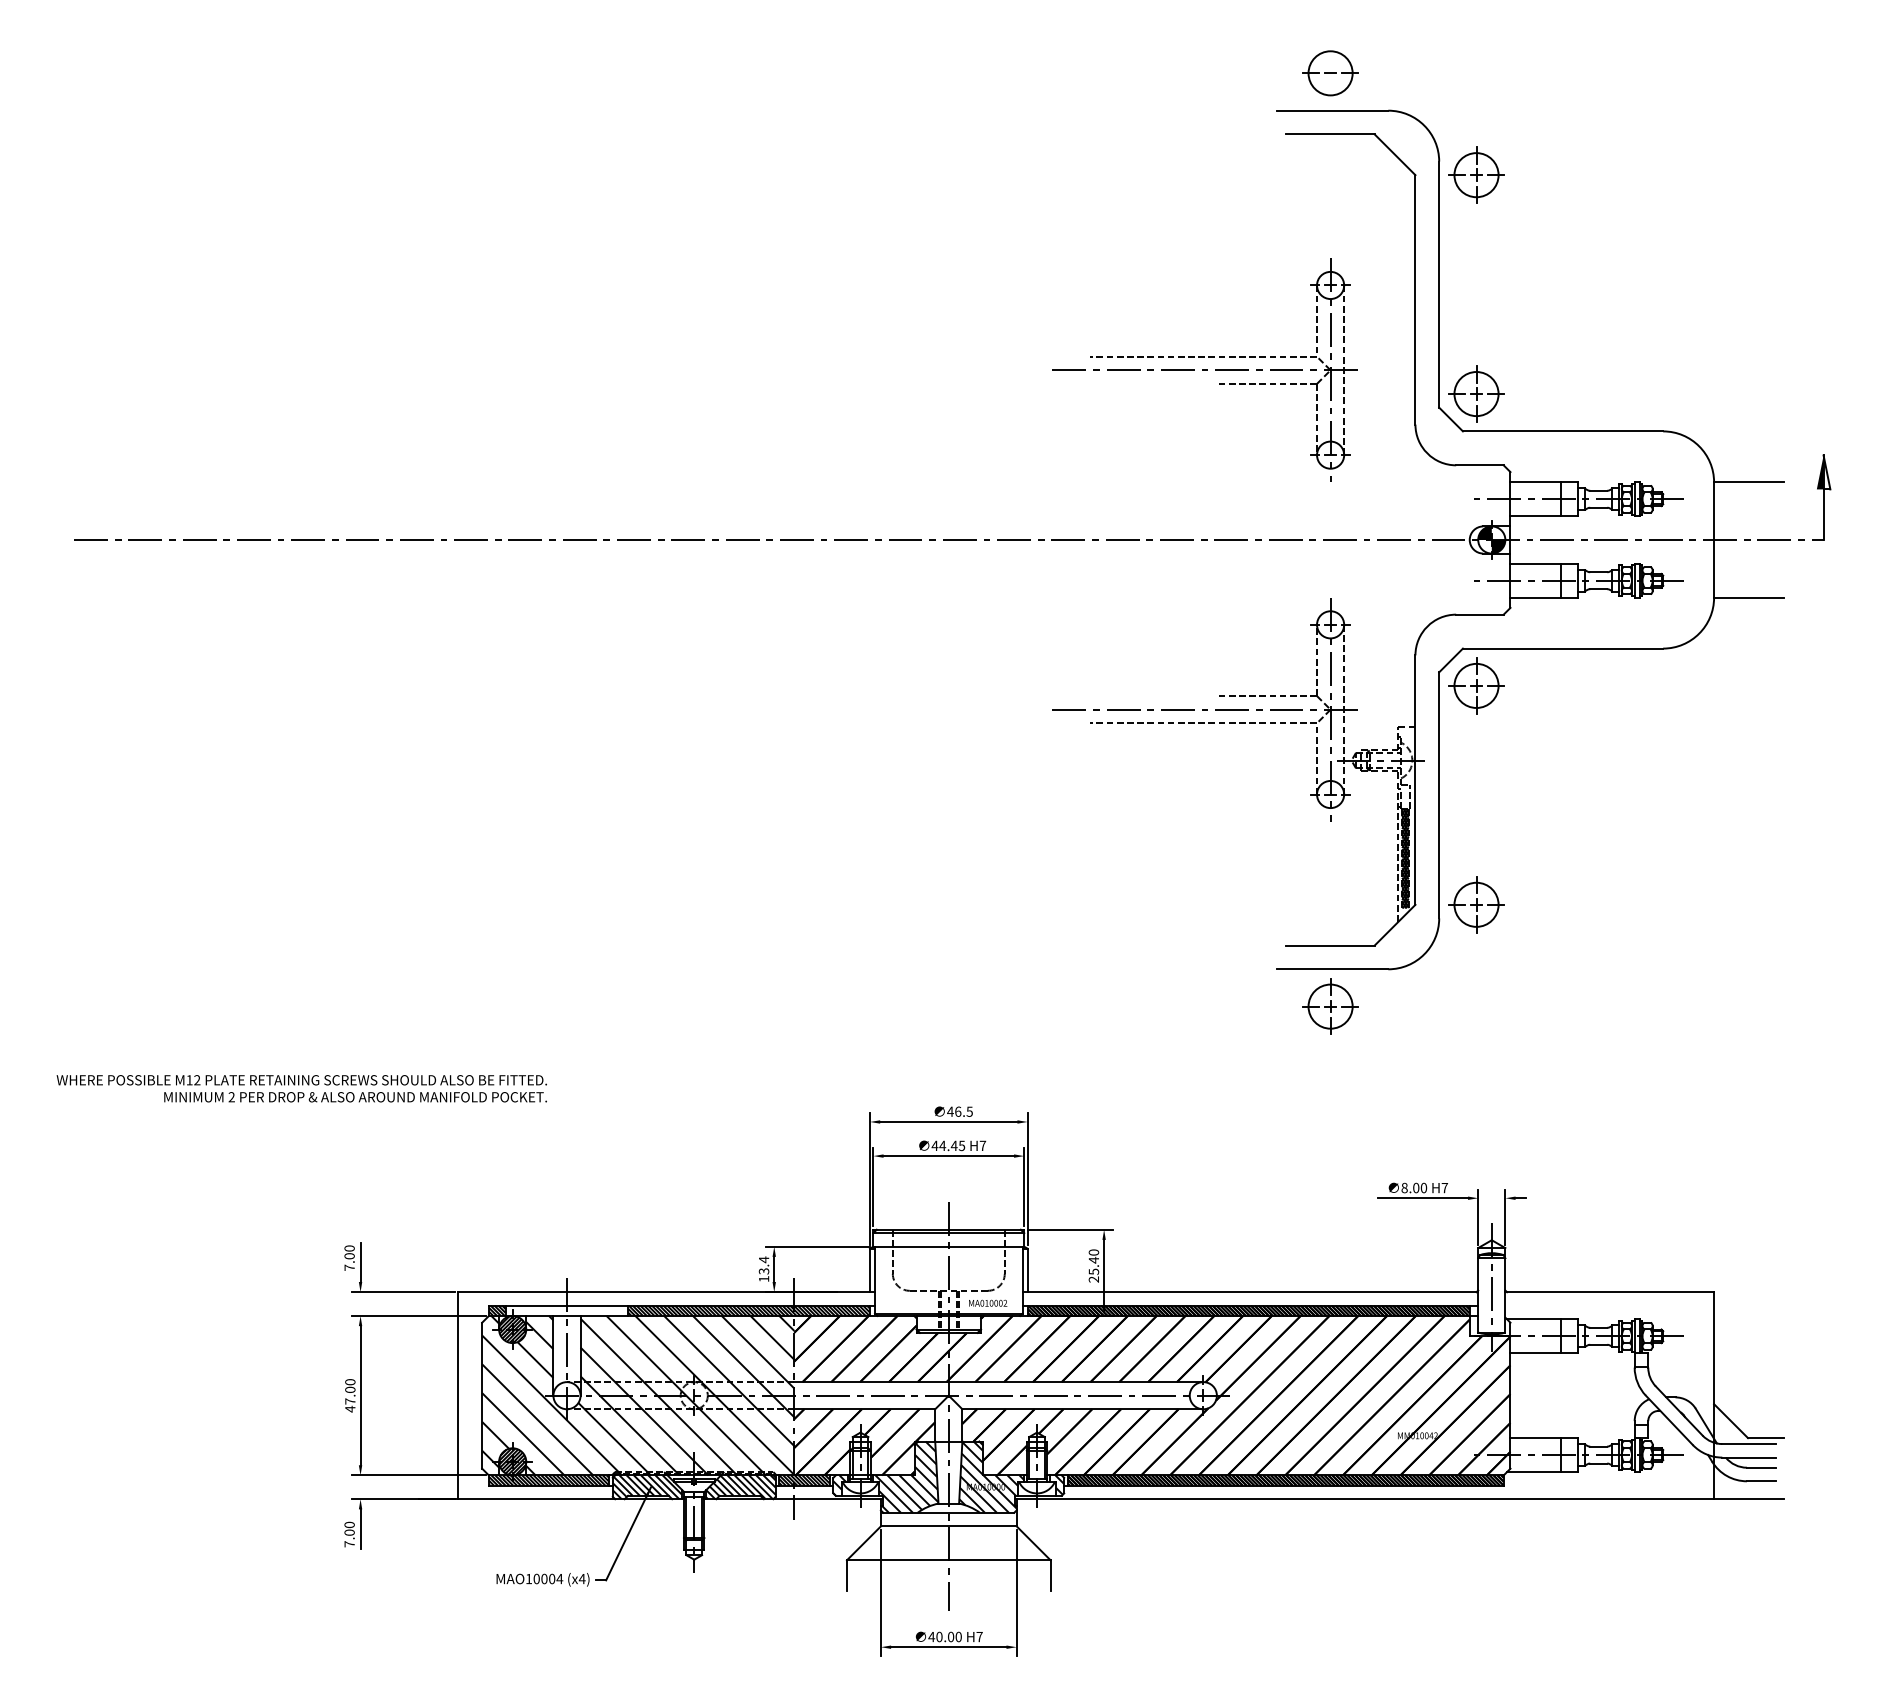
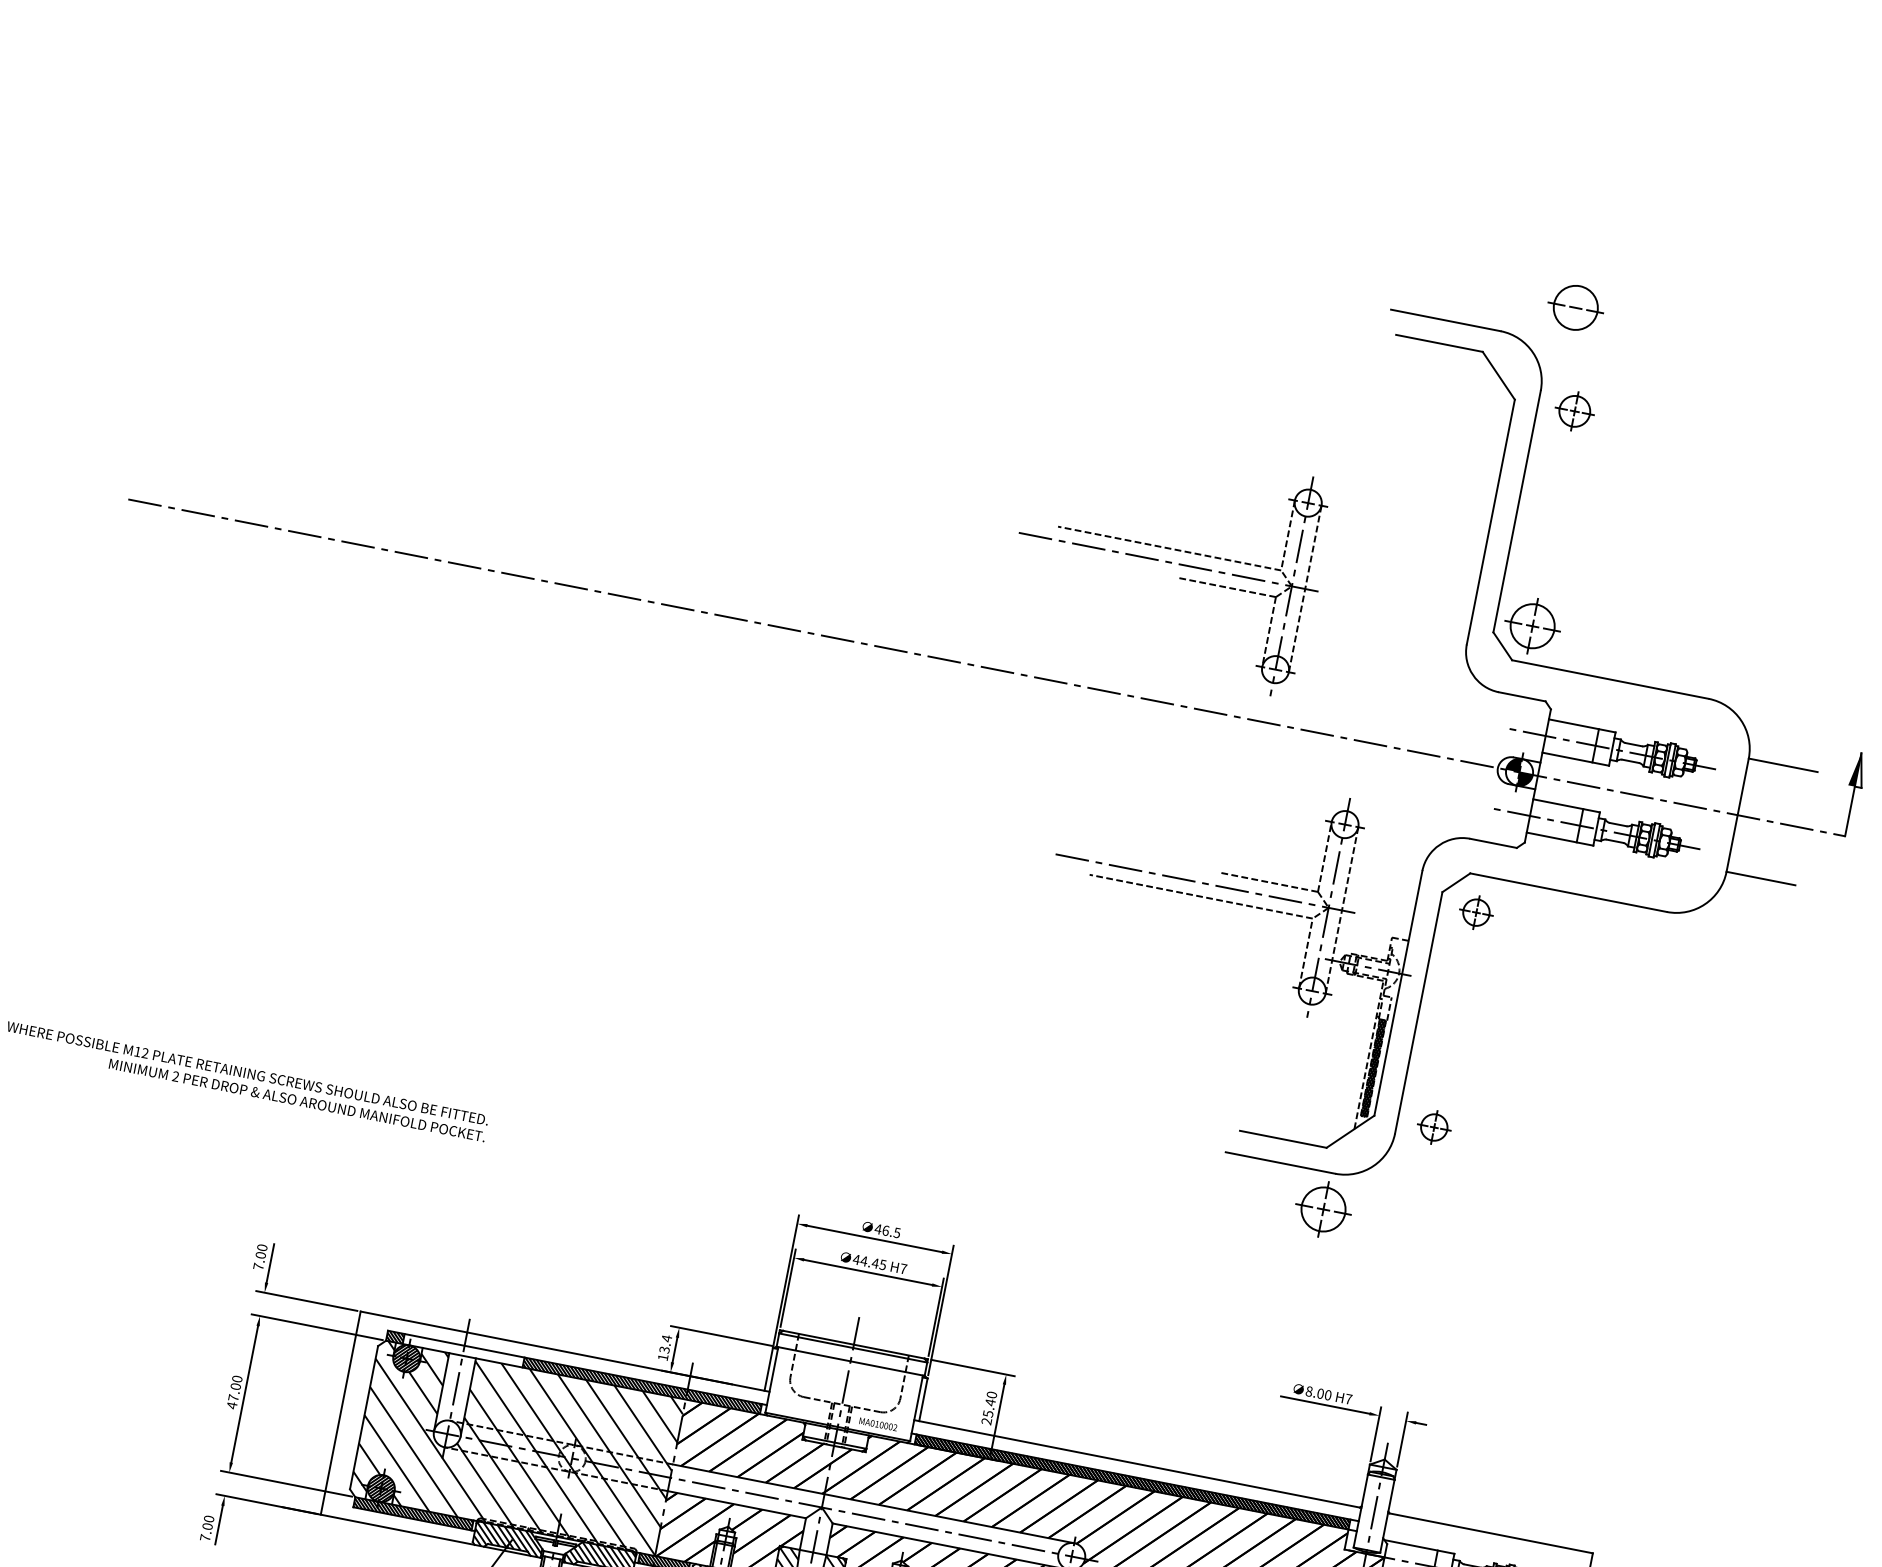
part: (1330, 73) -> (1575, 308), moved
part: (1476, 174) -> (1574, 410), size x0.7
part: (1204, 369) -> (1168, 561), moved
part: (1476, 685) -> (1476, 912), size x0.6
part: (1476, 904) -> (1434, 1127), size x0.6
part: (1330, 1006) -> (1323, 1209), moved

